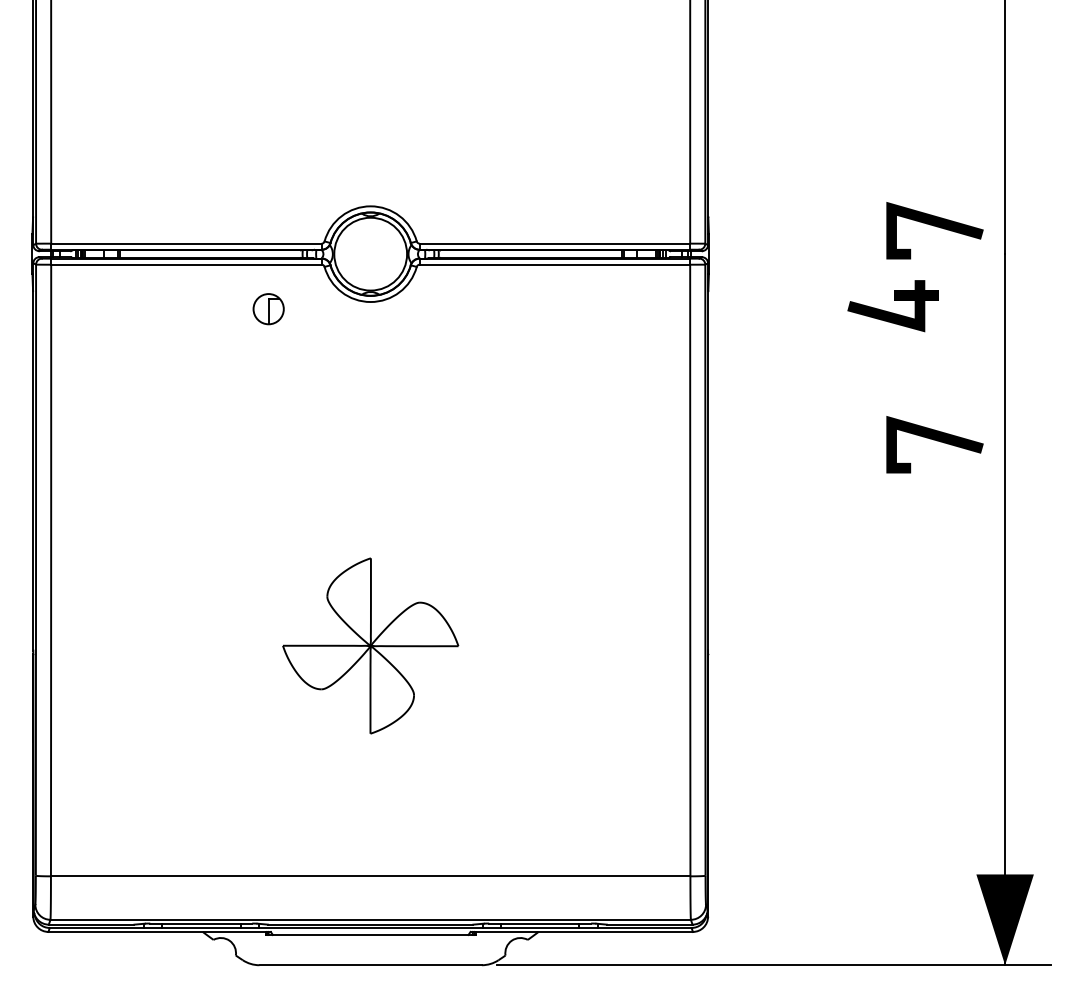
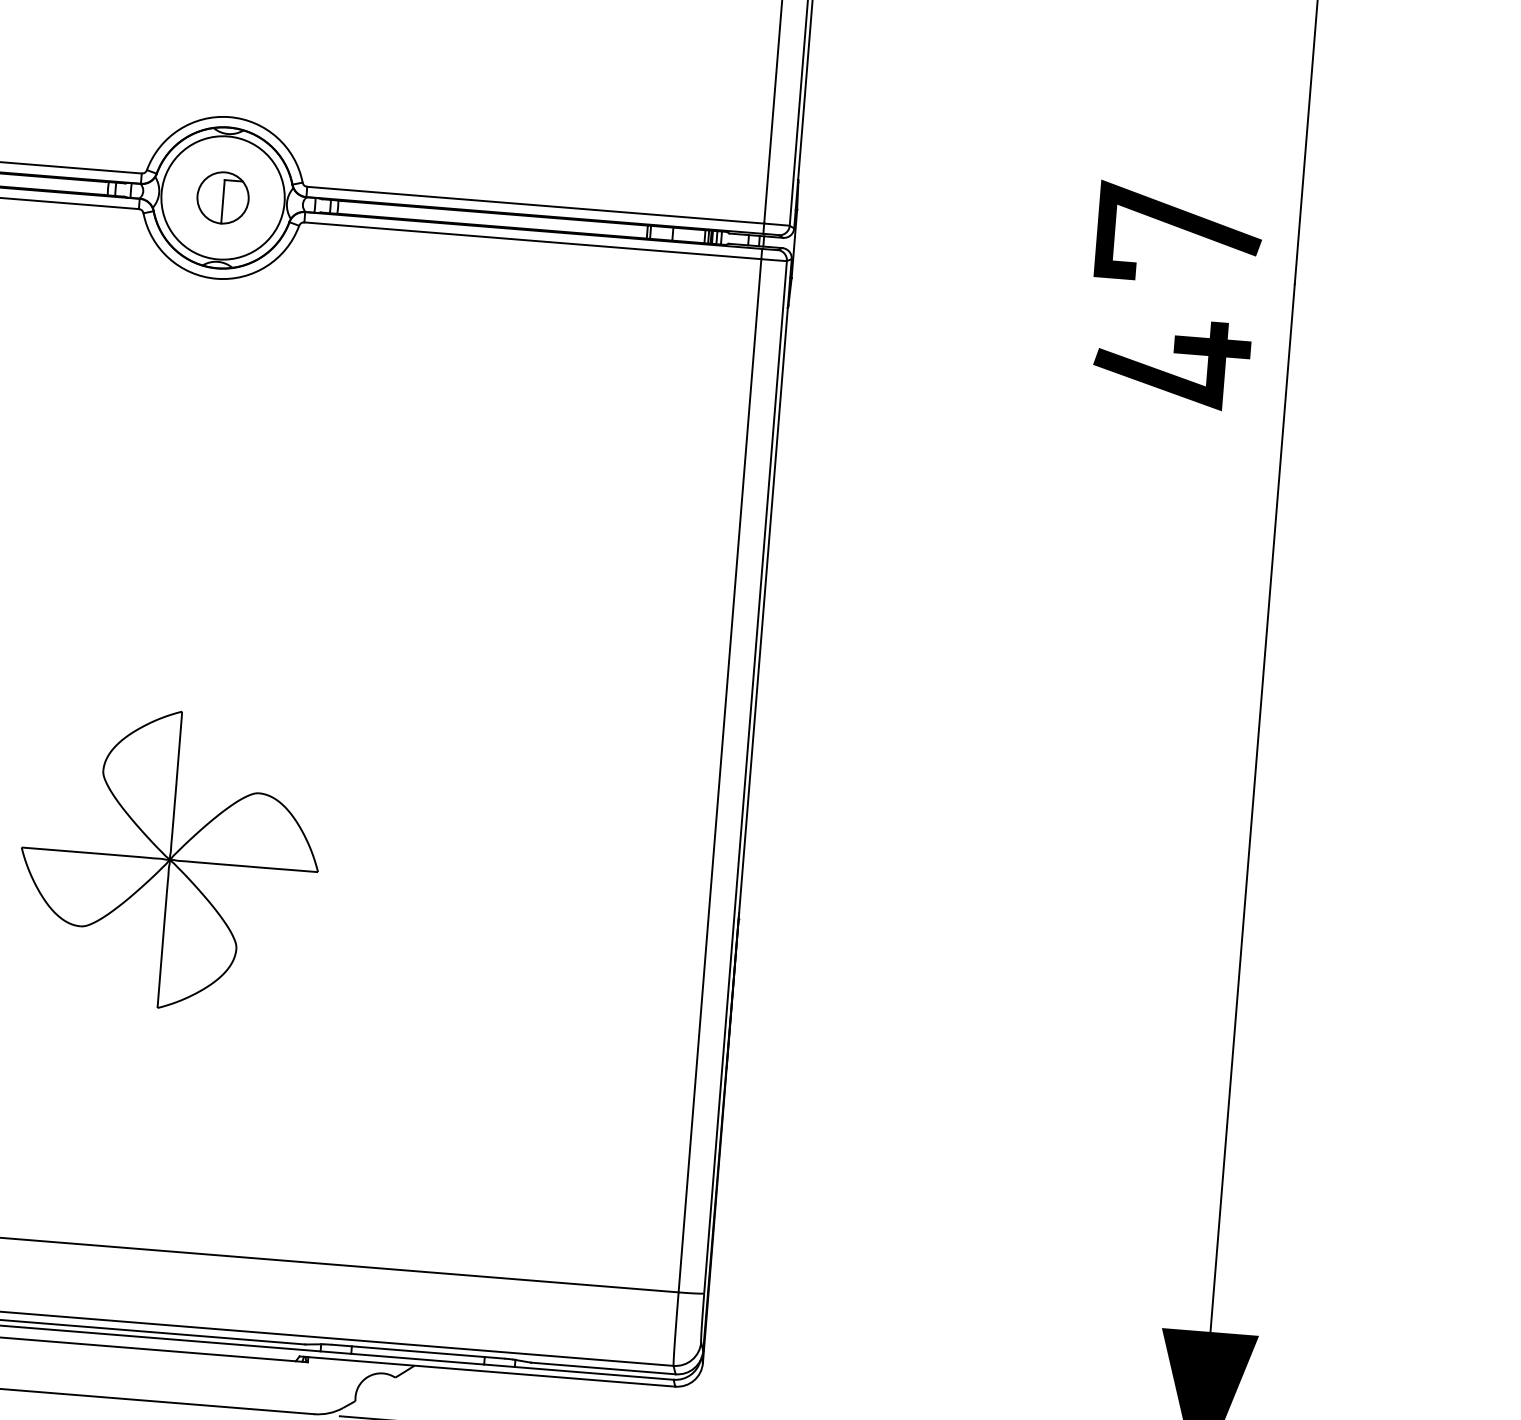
part: (892, 306) -> (1170, 363), moved
part: (268, 309) -> (222, 198), moved
line: (934, 440) -> (1150, 589), removed

